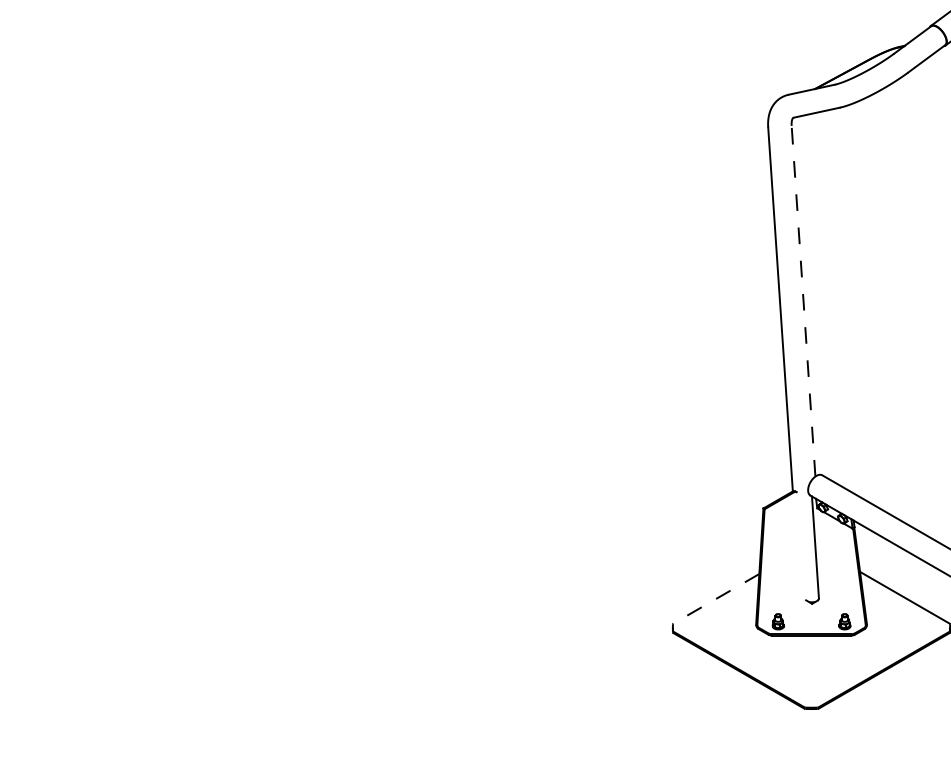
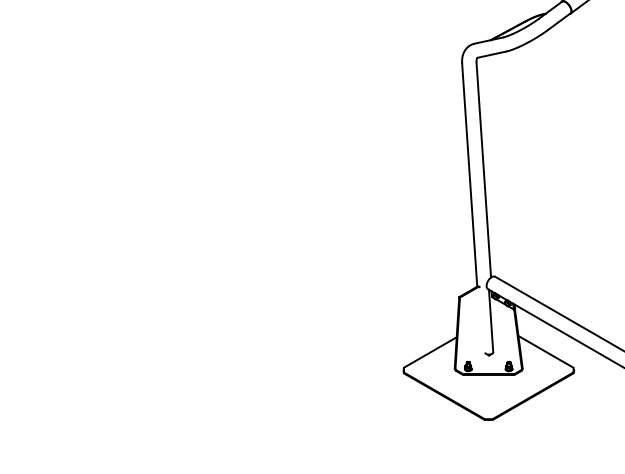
line: (803, 301) -> (483, 170), dashed -> solid
line: (716, 598) -> (430, 352), dashed -> solid

